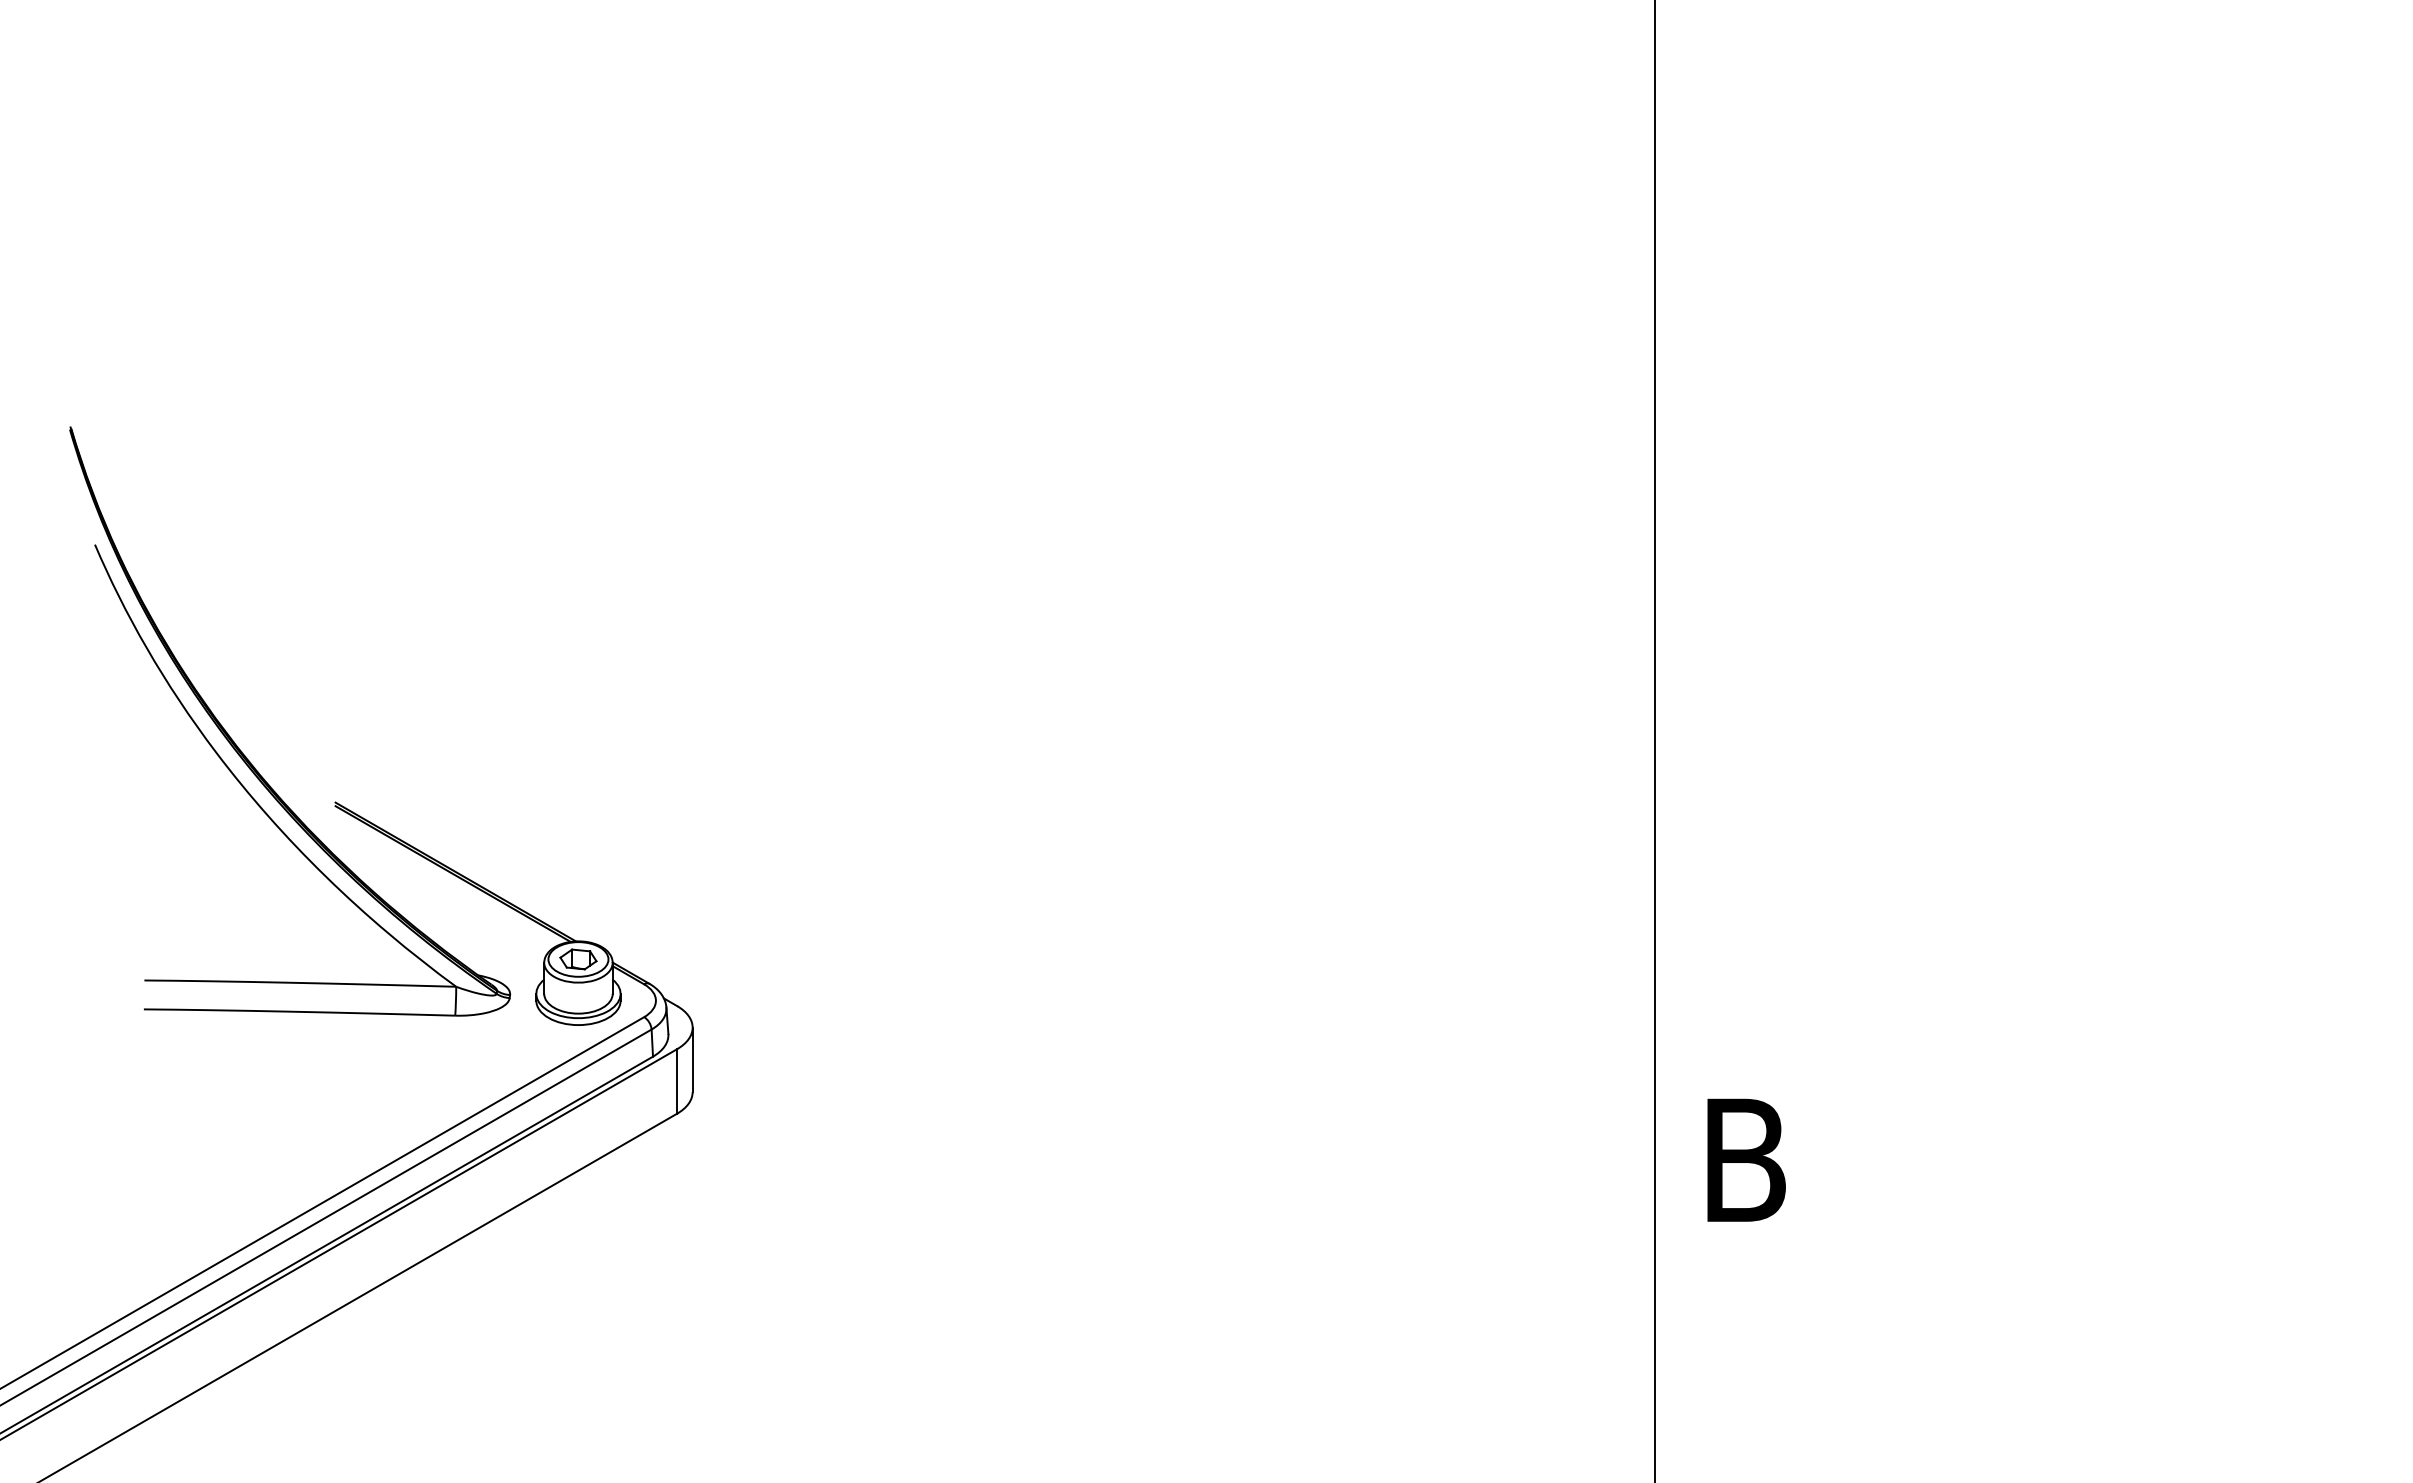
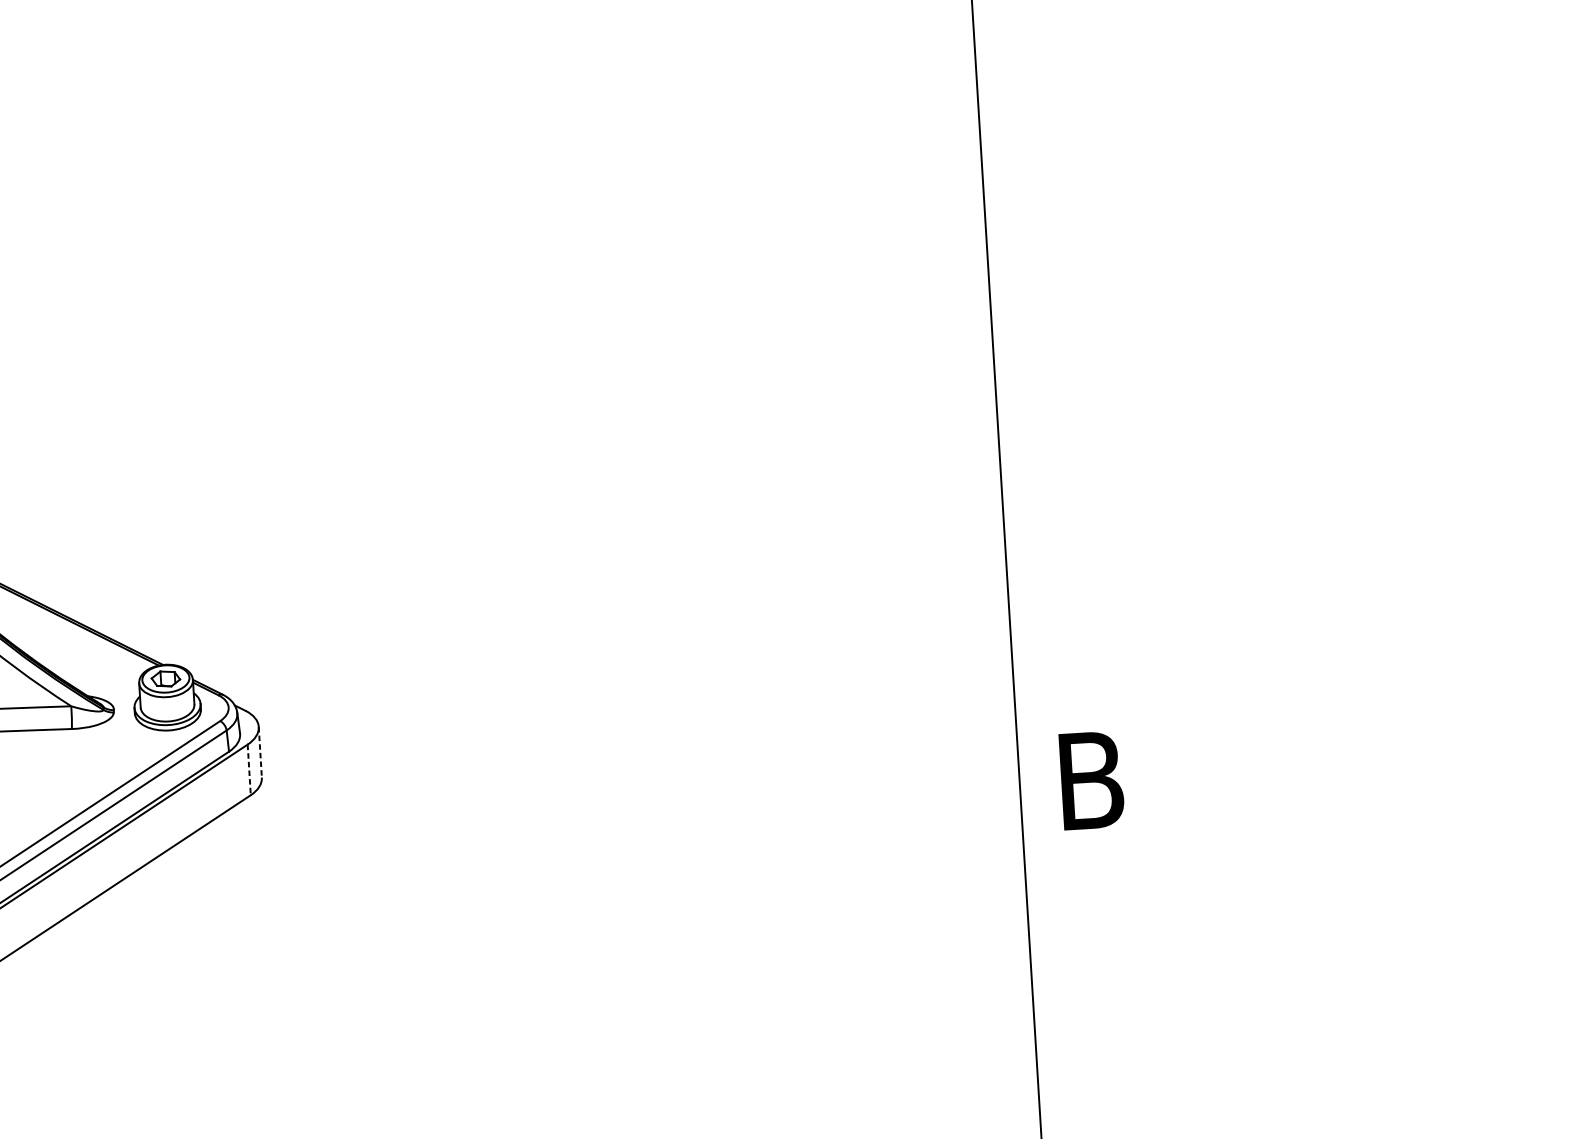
line: (692, 1060) -> (260, 752), solid -> dashed
line: (677, 1081) -> (249, 769), solid -> dashed

